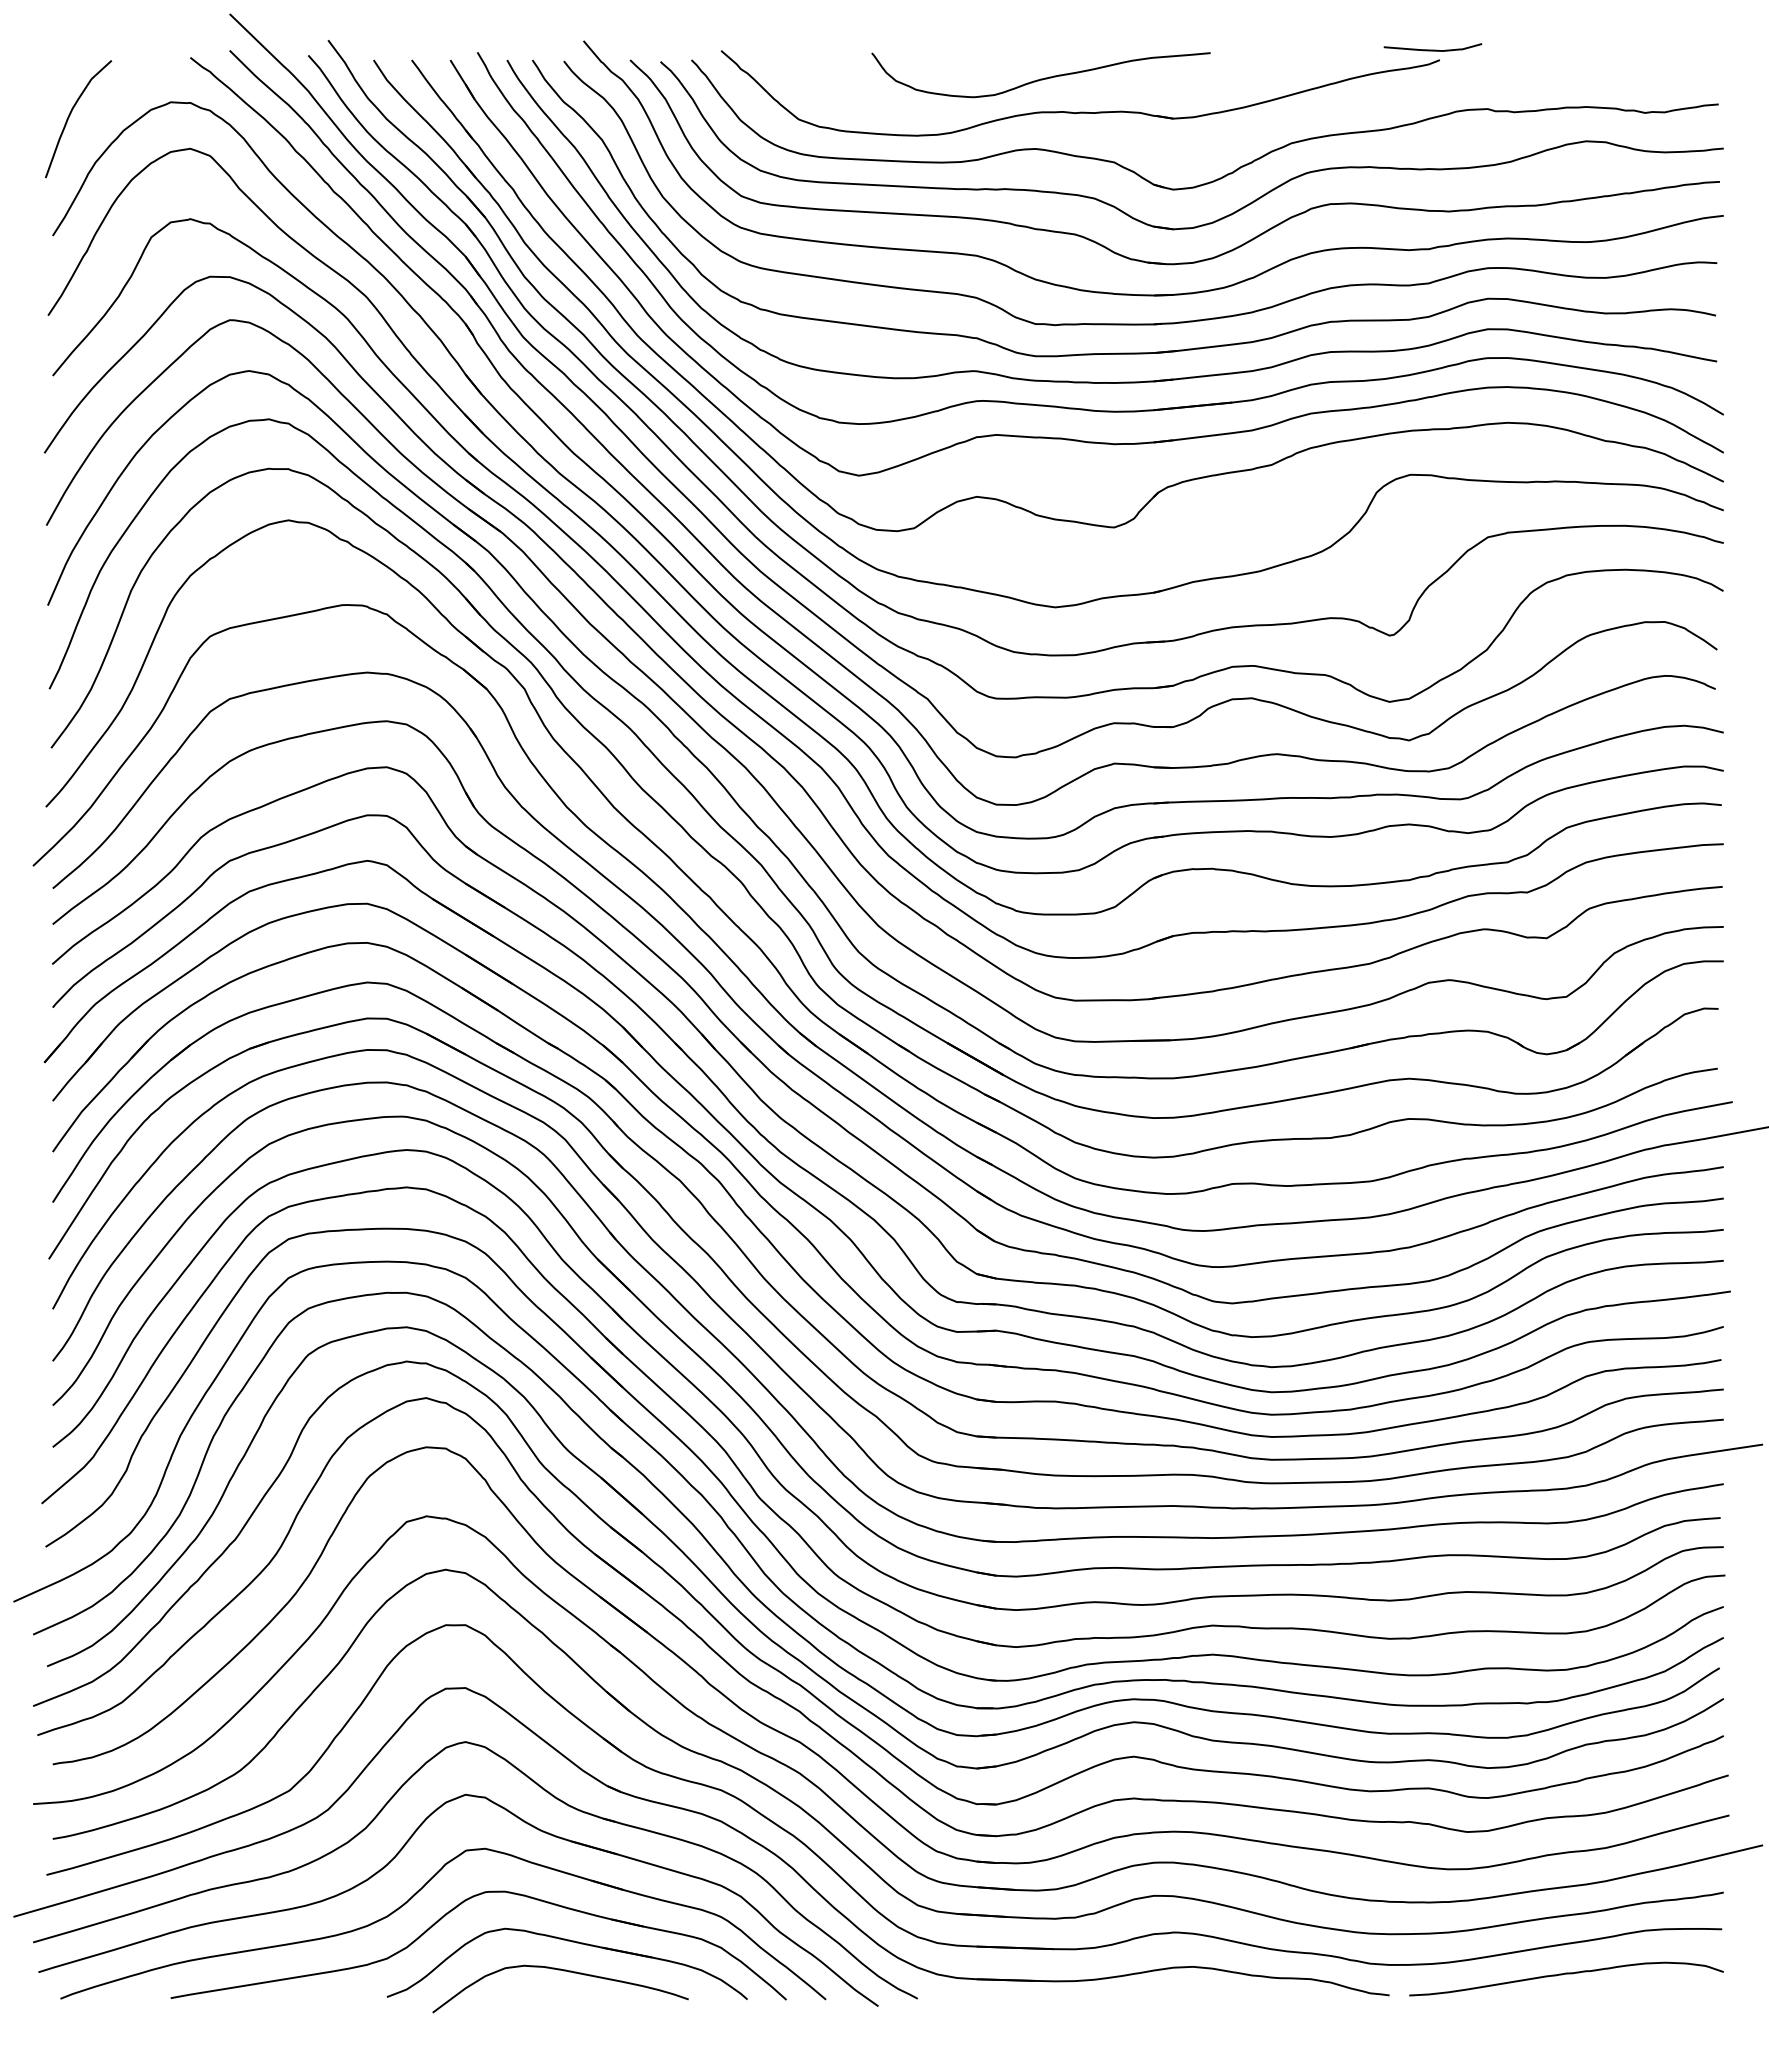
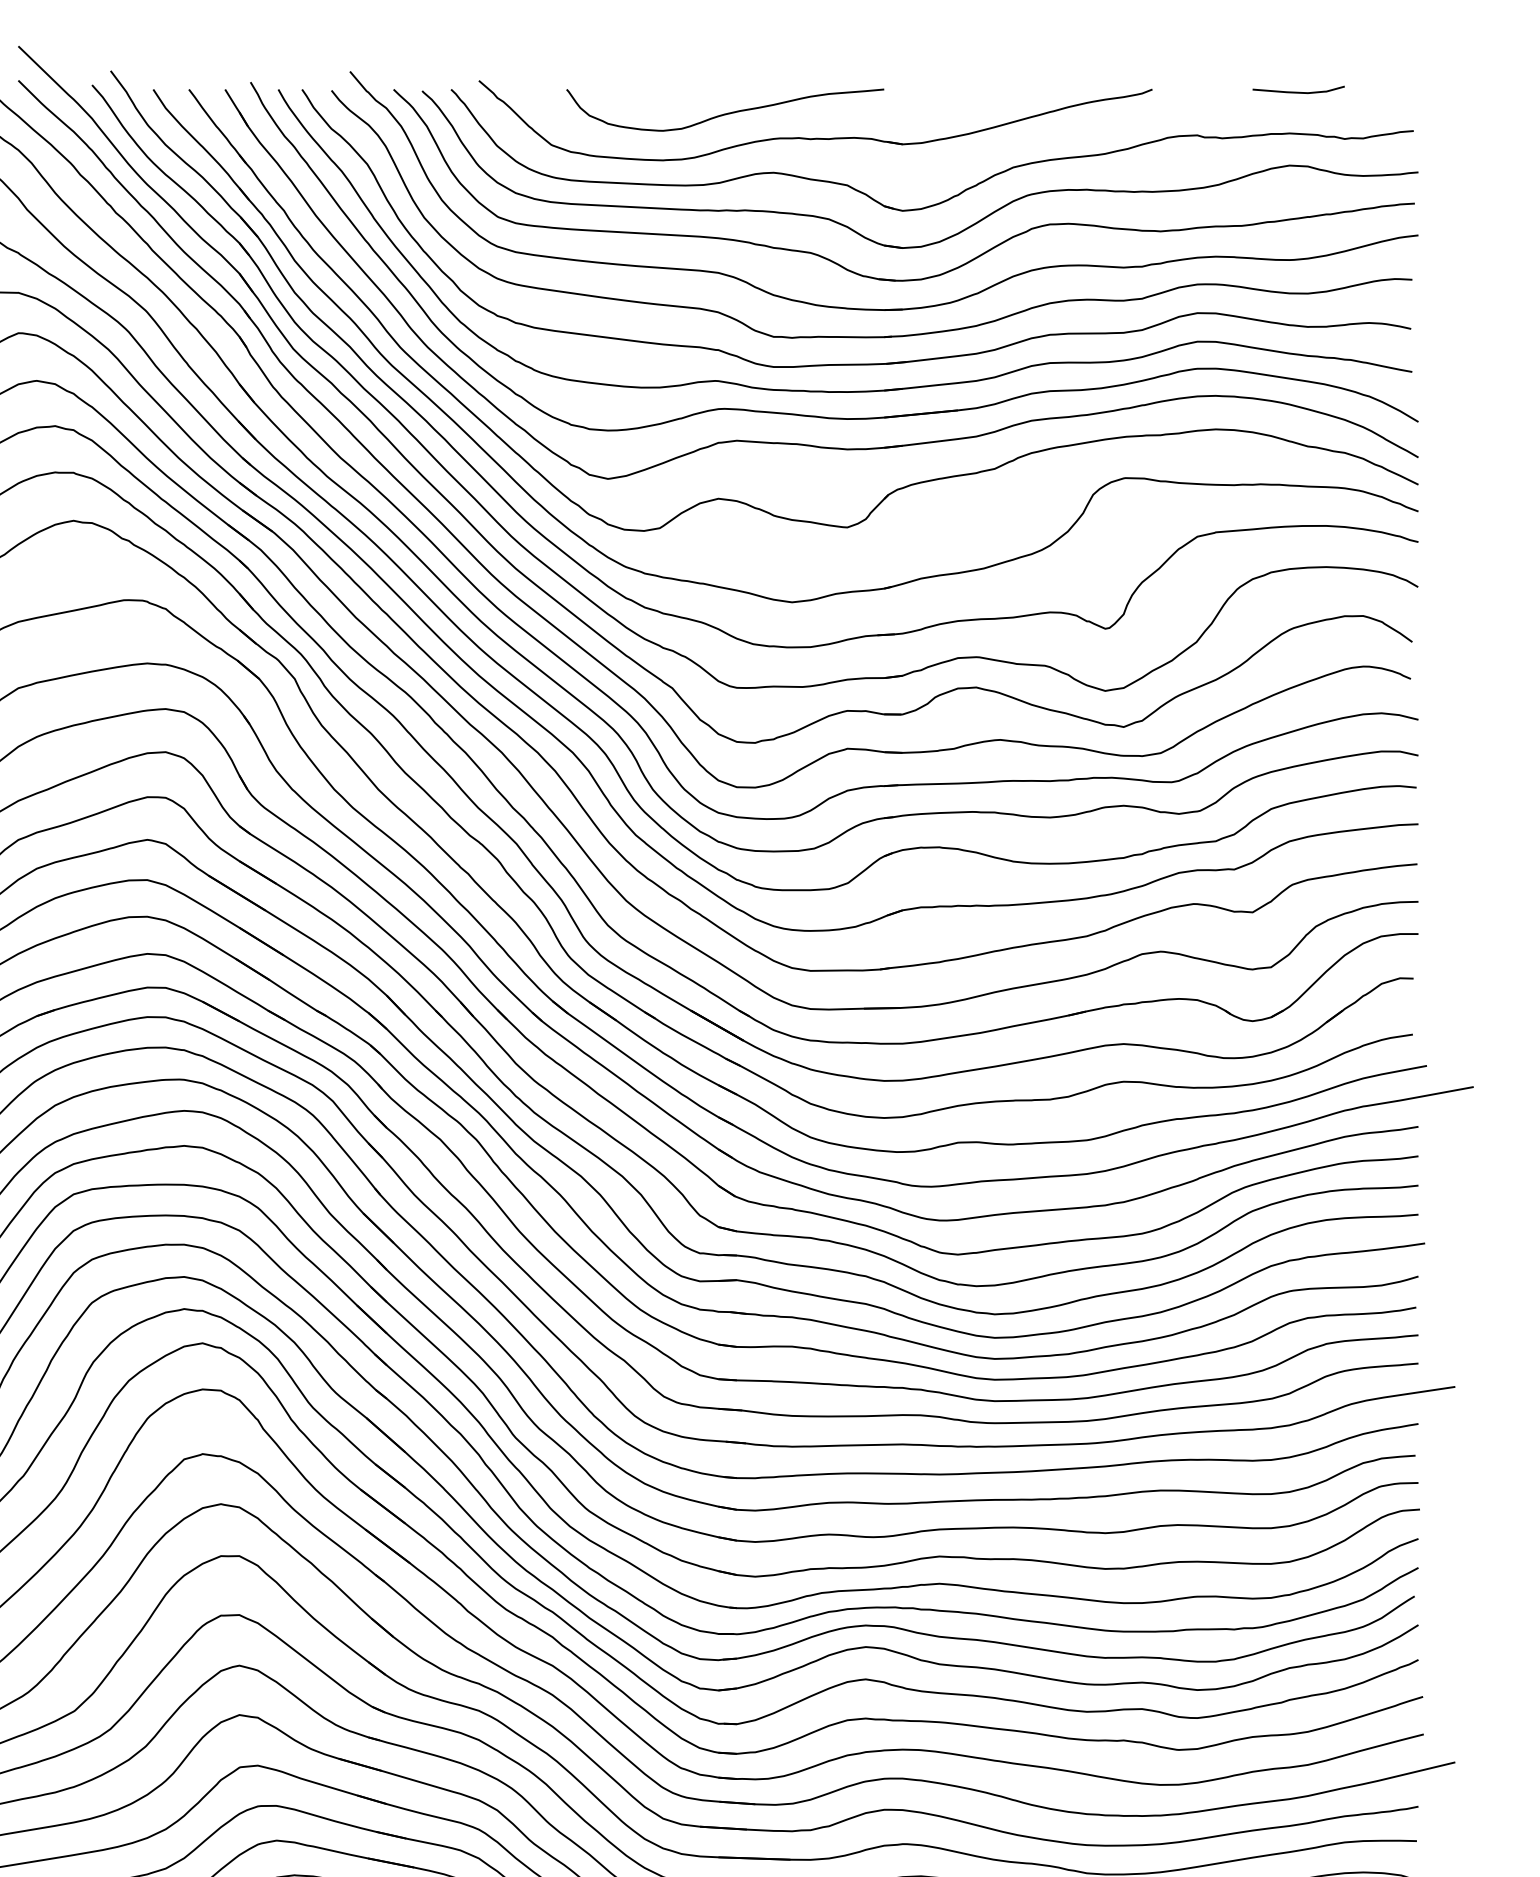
curve: (1432, 49) -> (1298, 91), moved
curve: (1040, 78) -> (724, 113), moved

